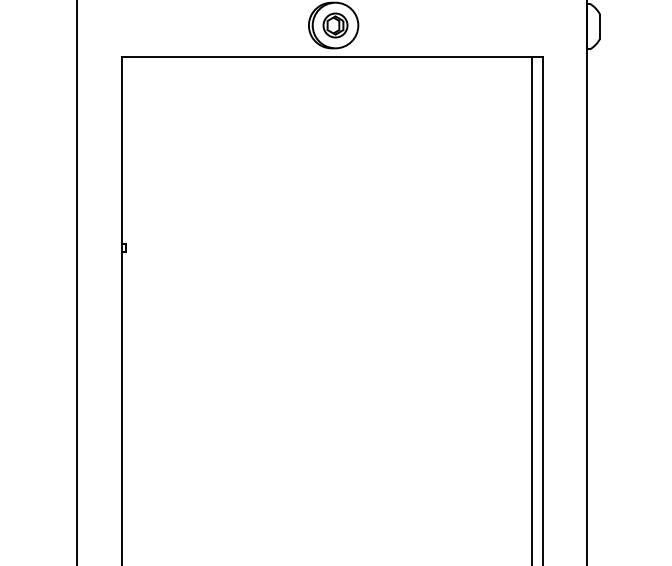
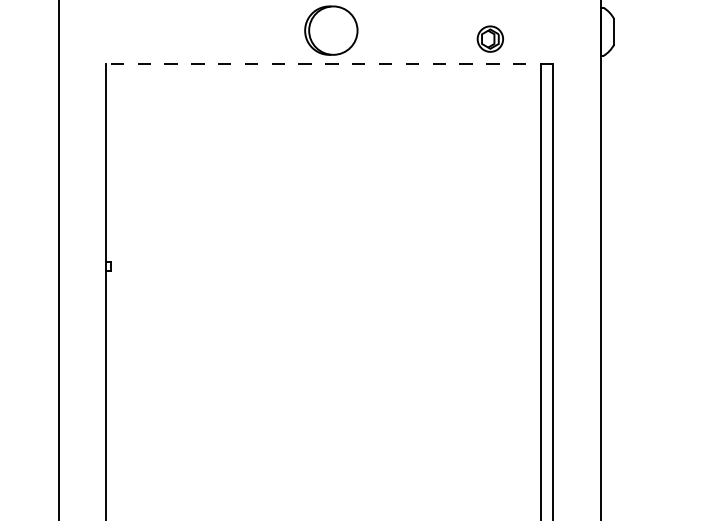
part: (335, 25) -> (490, 39), moved
line: (332, 57) -> (330, 64), solid -> dashed

